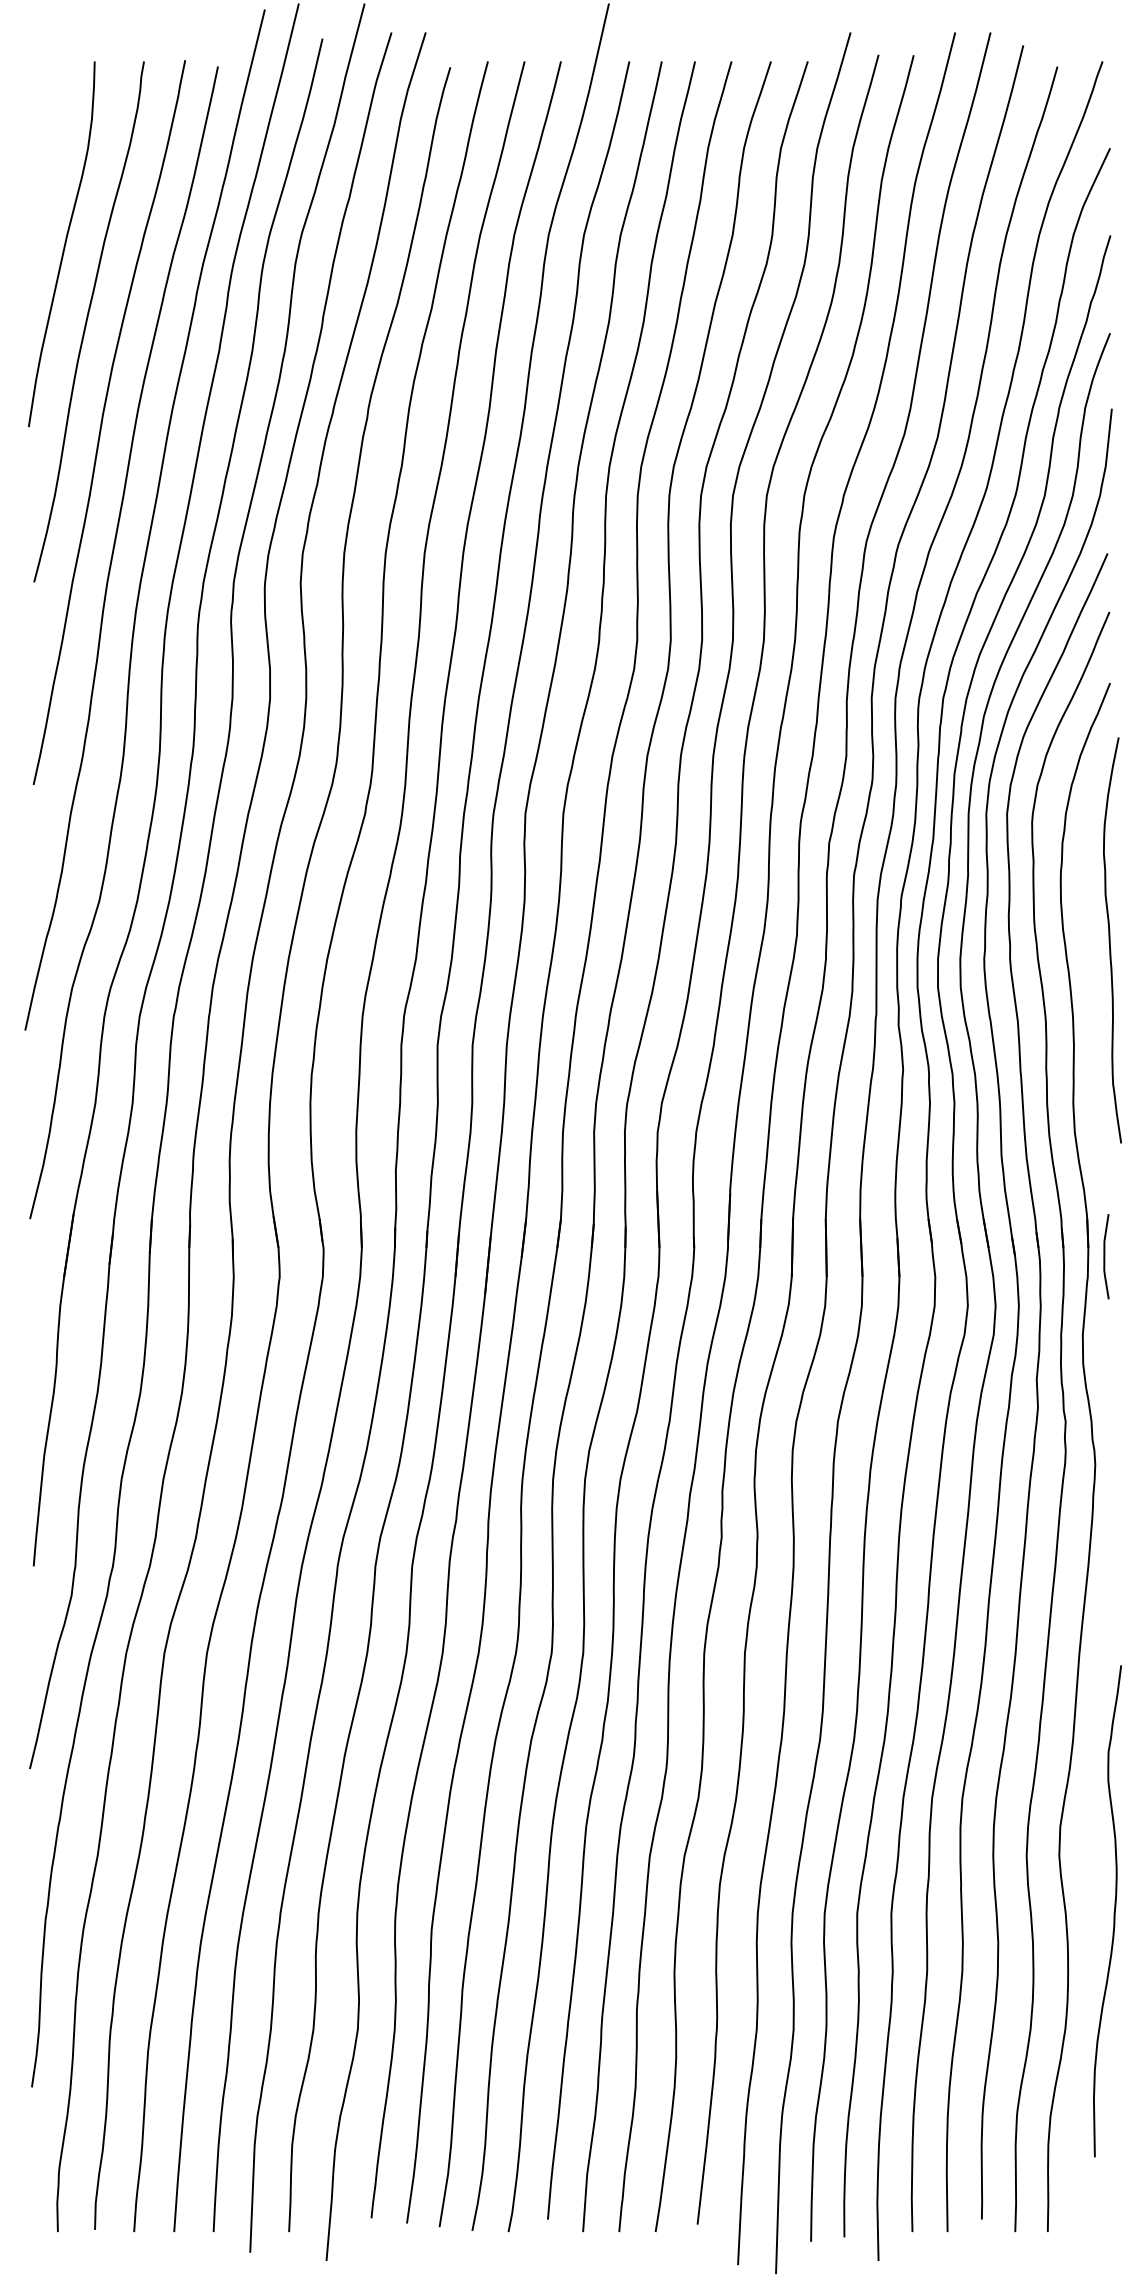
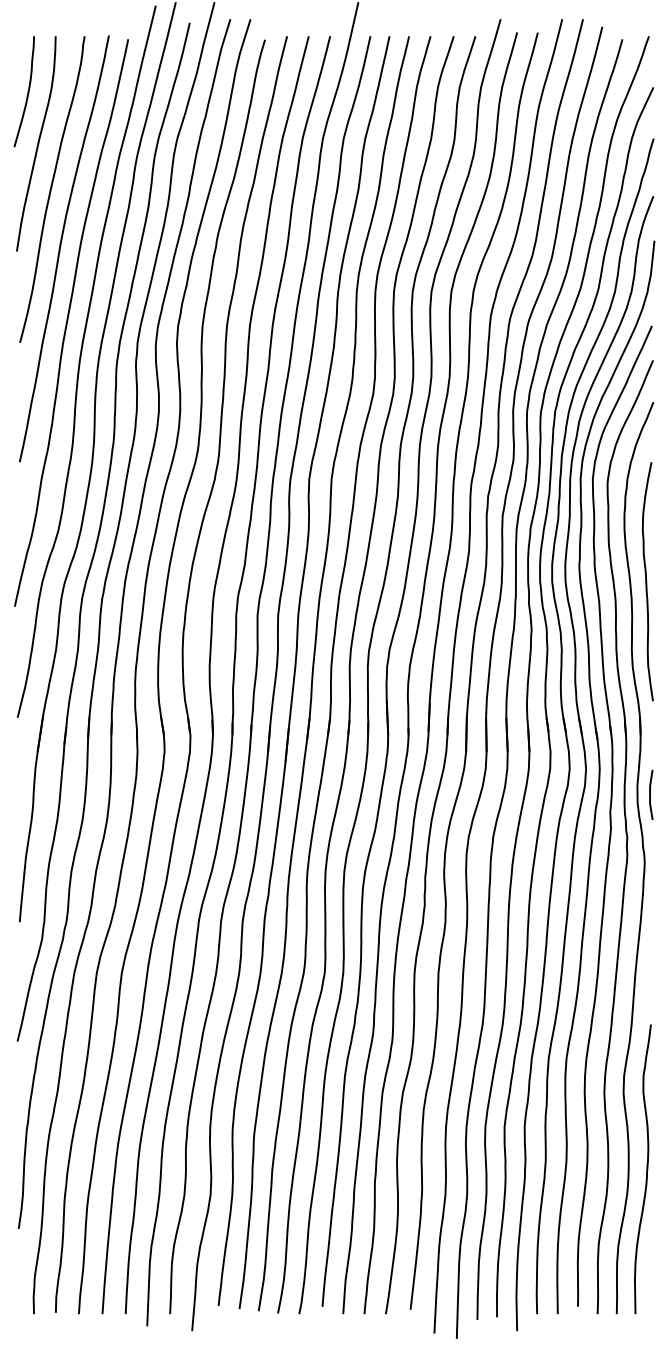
curve: (46, 155) -> (27, 91), added
curve: (1111, 940) -> (647, 581), moved
line: (1105, 1255) -> (650, 794), moved
curve: (1113, 1911) -> (646, 1169), moved

